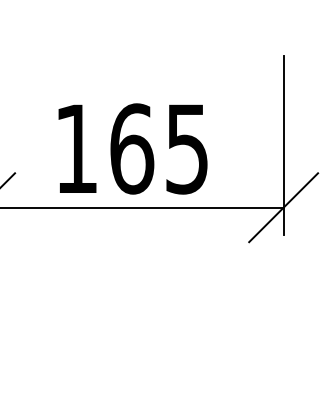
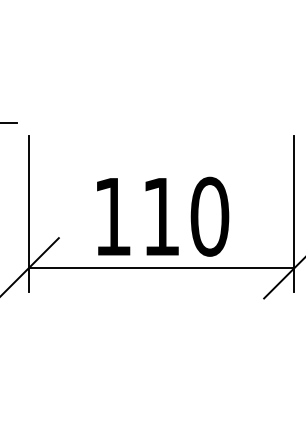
text: (159, 148) -> (185, 216), 165 -> 110

